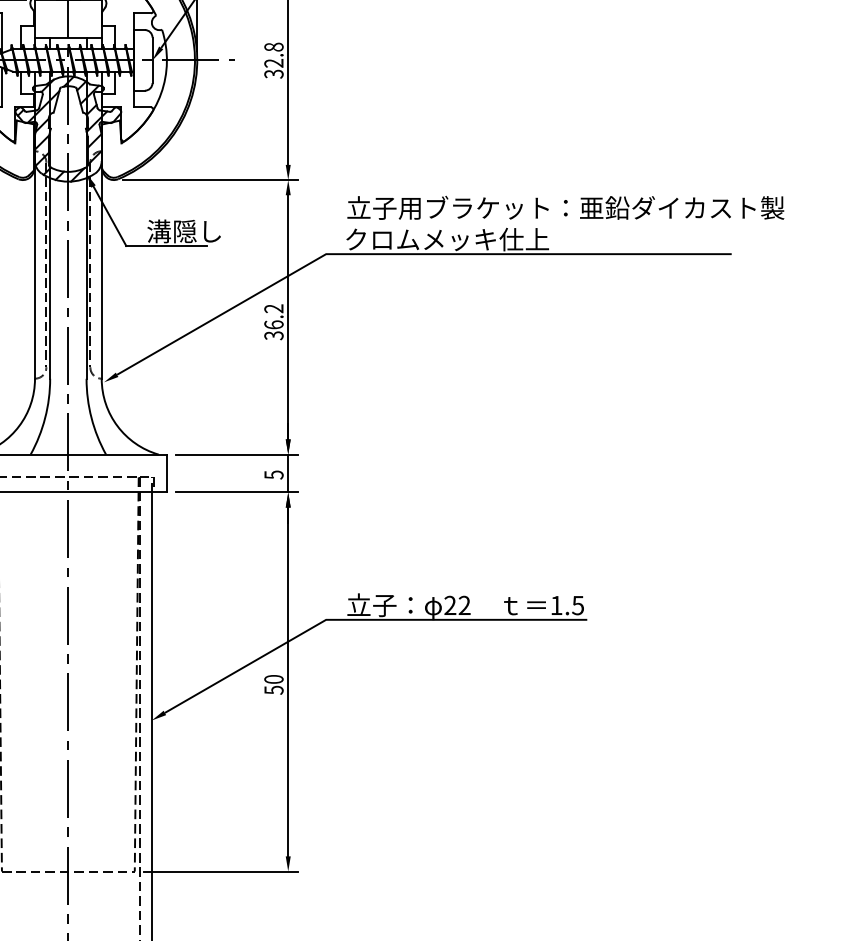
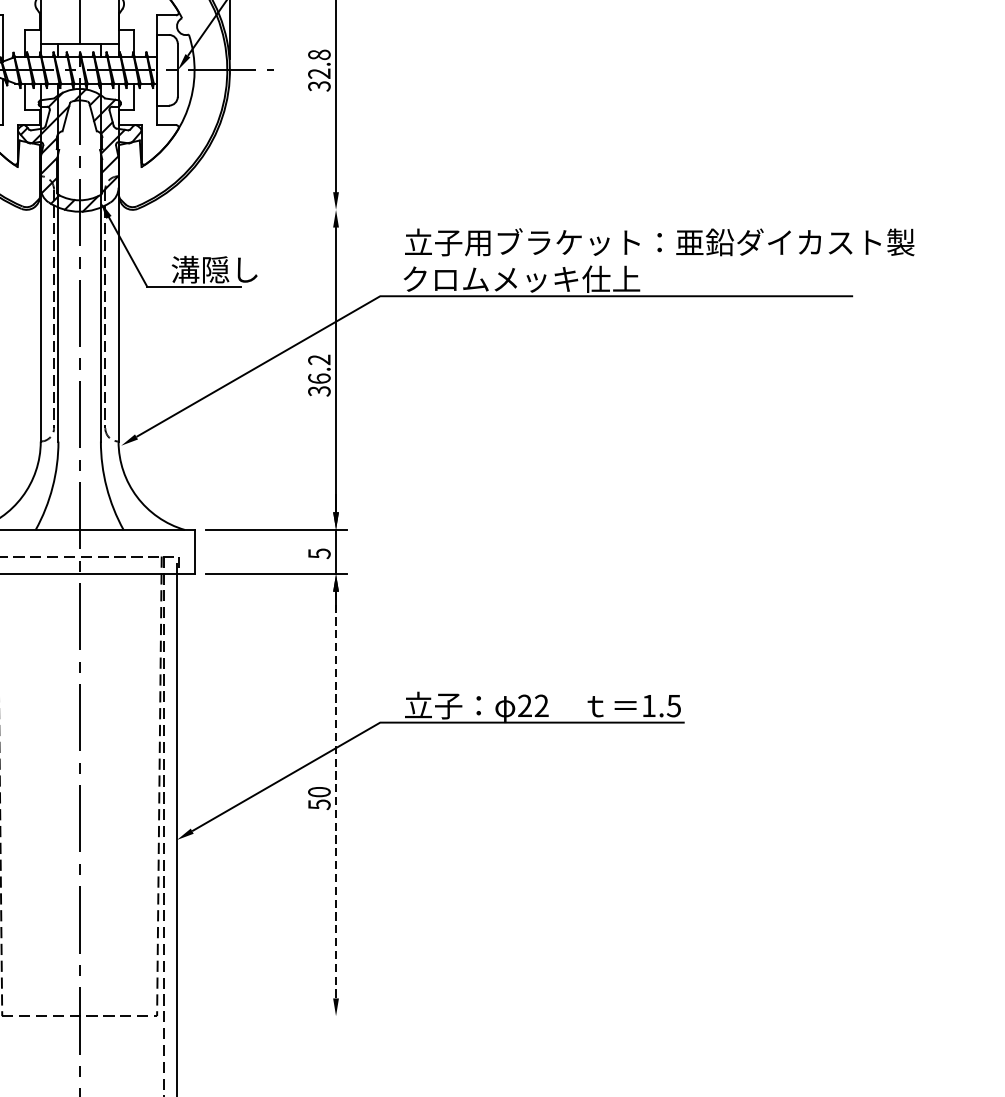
line: (210, 180) -> (245, 210), removed
line: (288, 682) -> (336, 795), solid -> dashed
line: (220, 871) -> (257, 1016), removed

